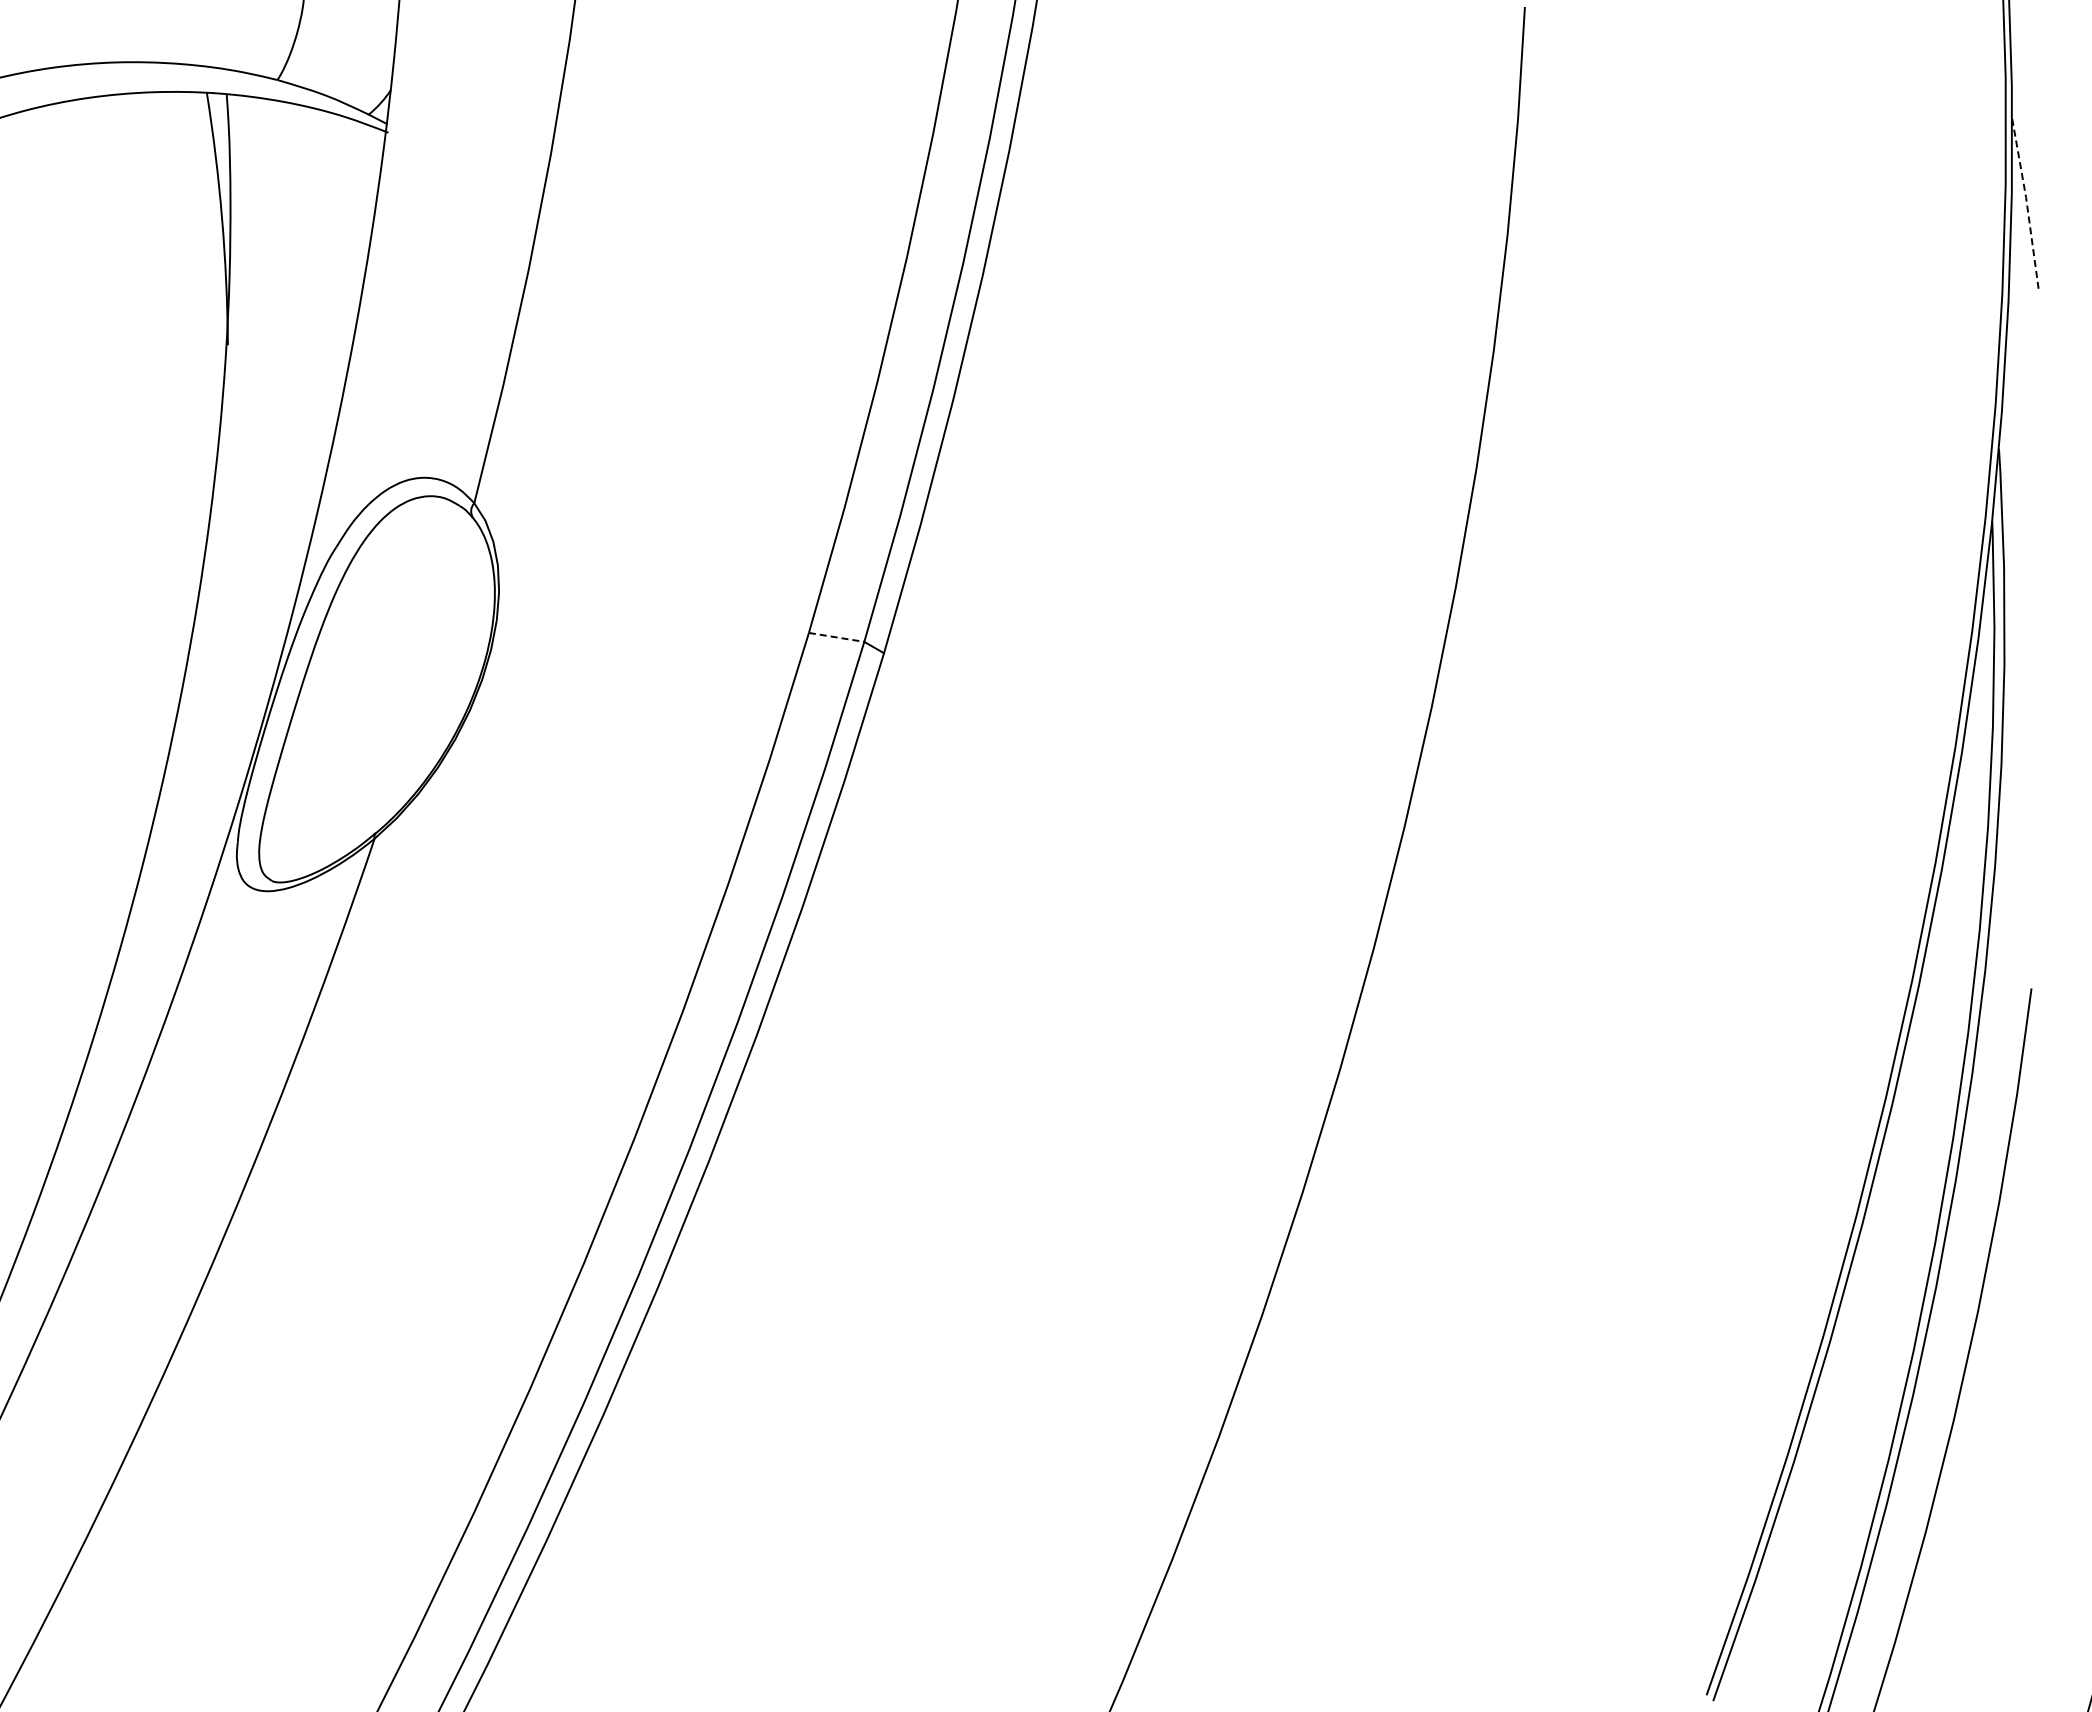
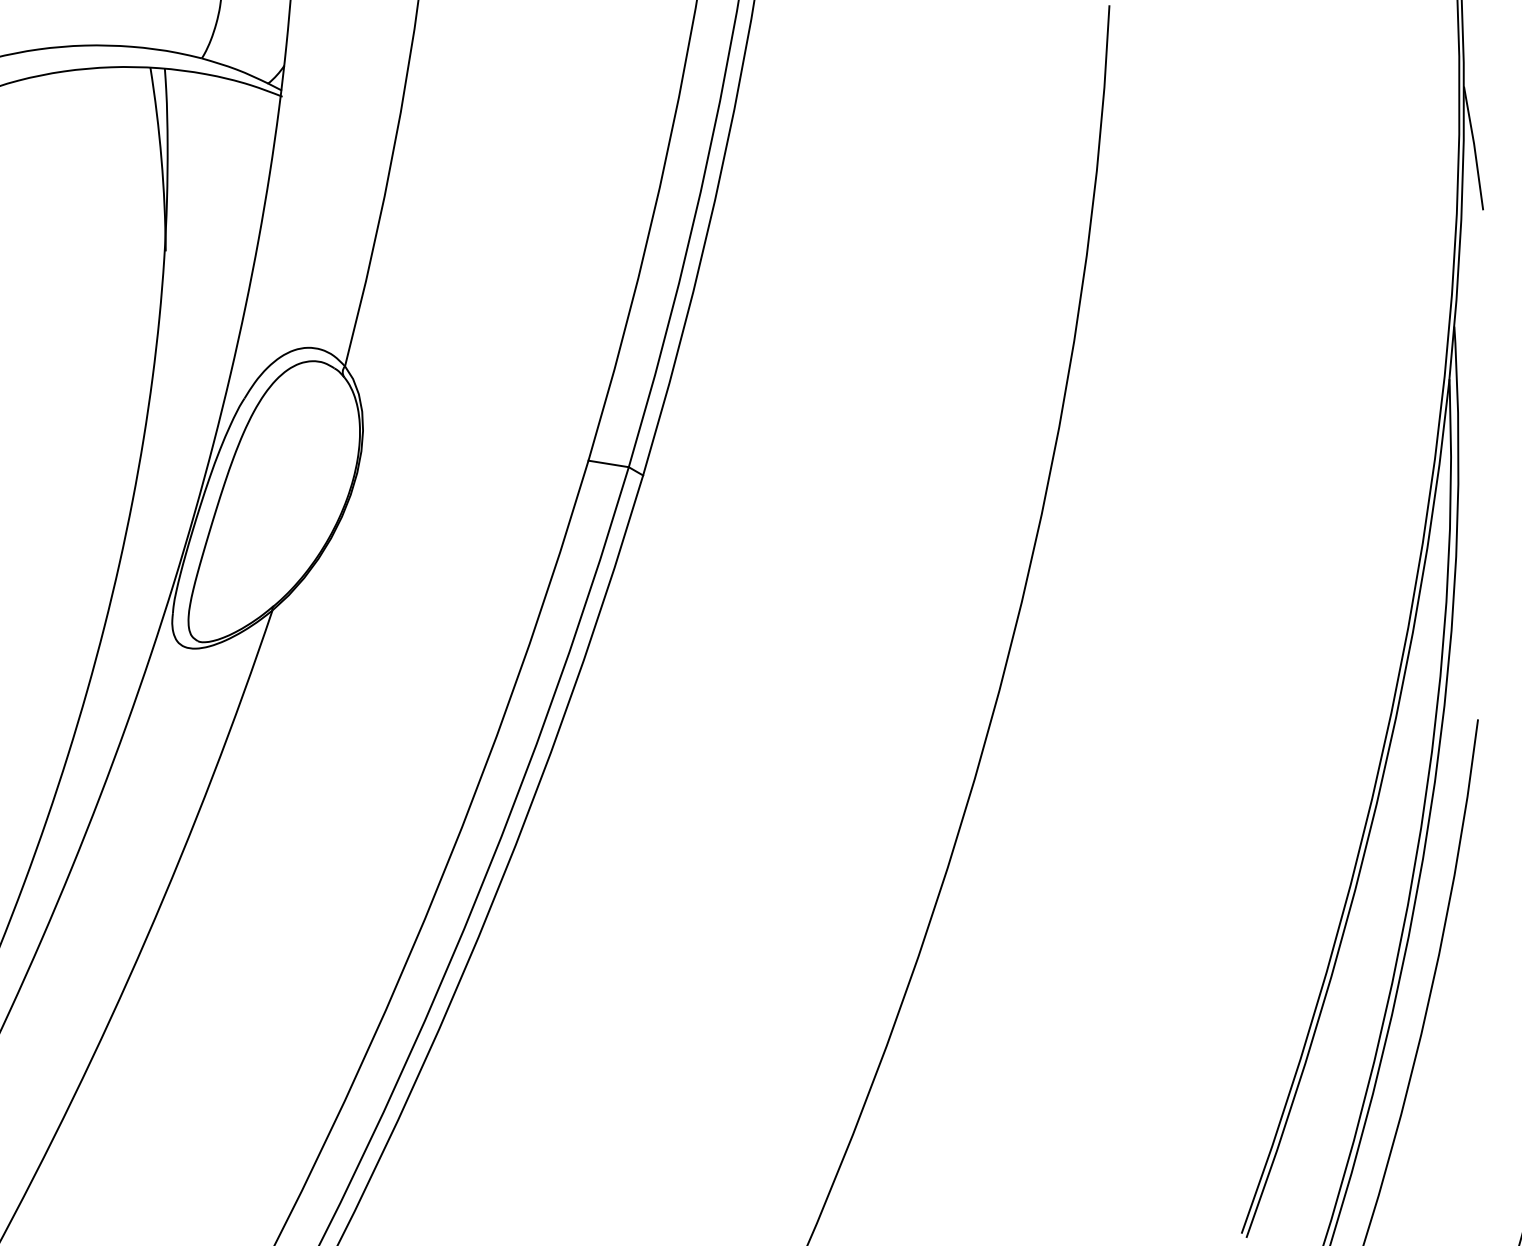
line: (2026, 203) -> (1474, 148), dashed -> solid
line: (837, 637) -> (609, 464), dashed -> solid

